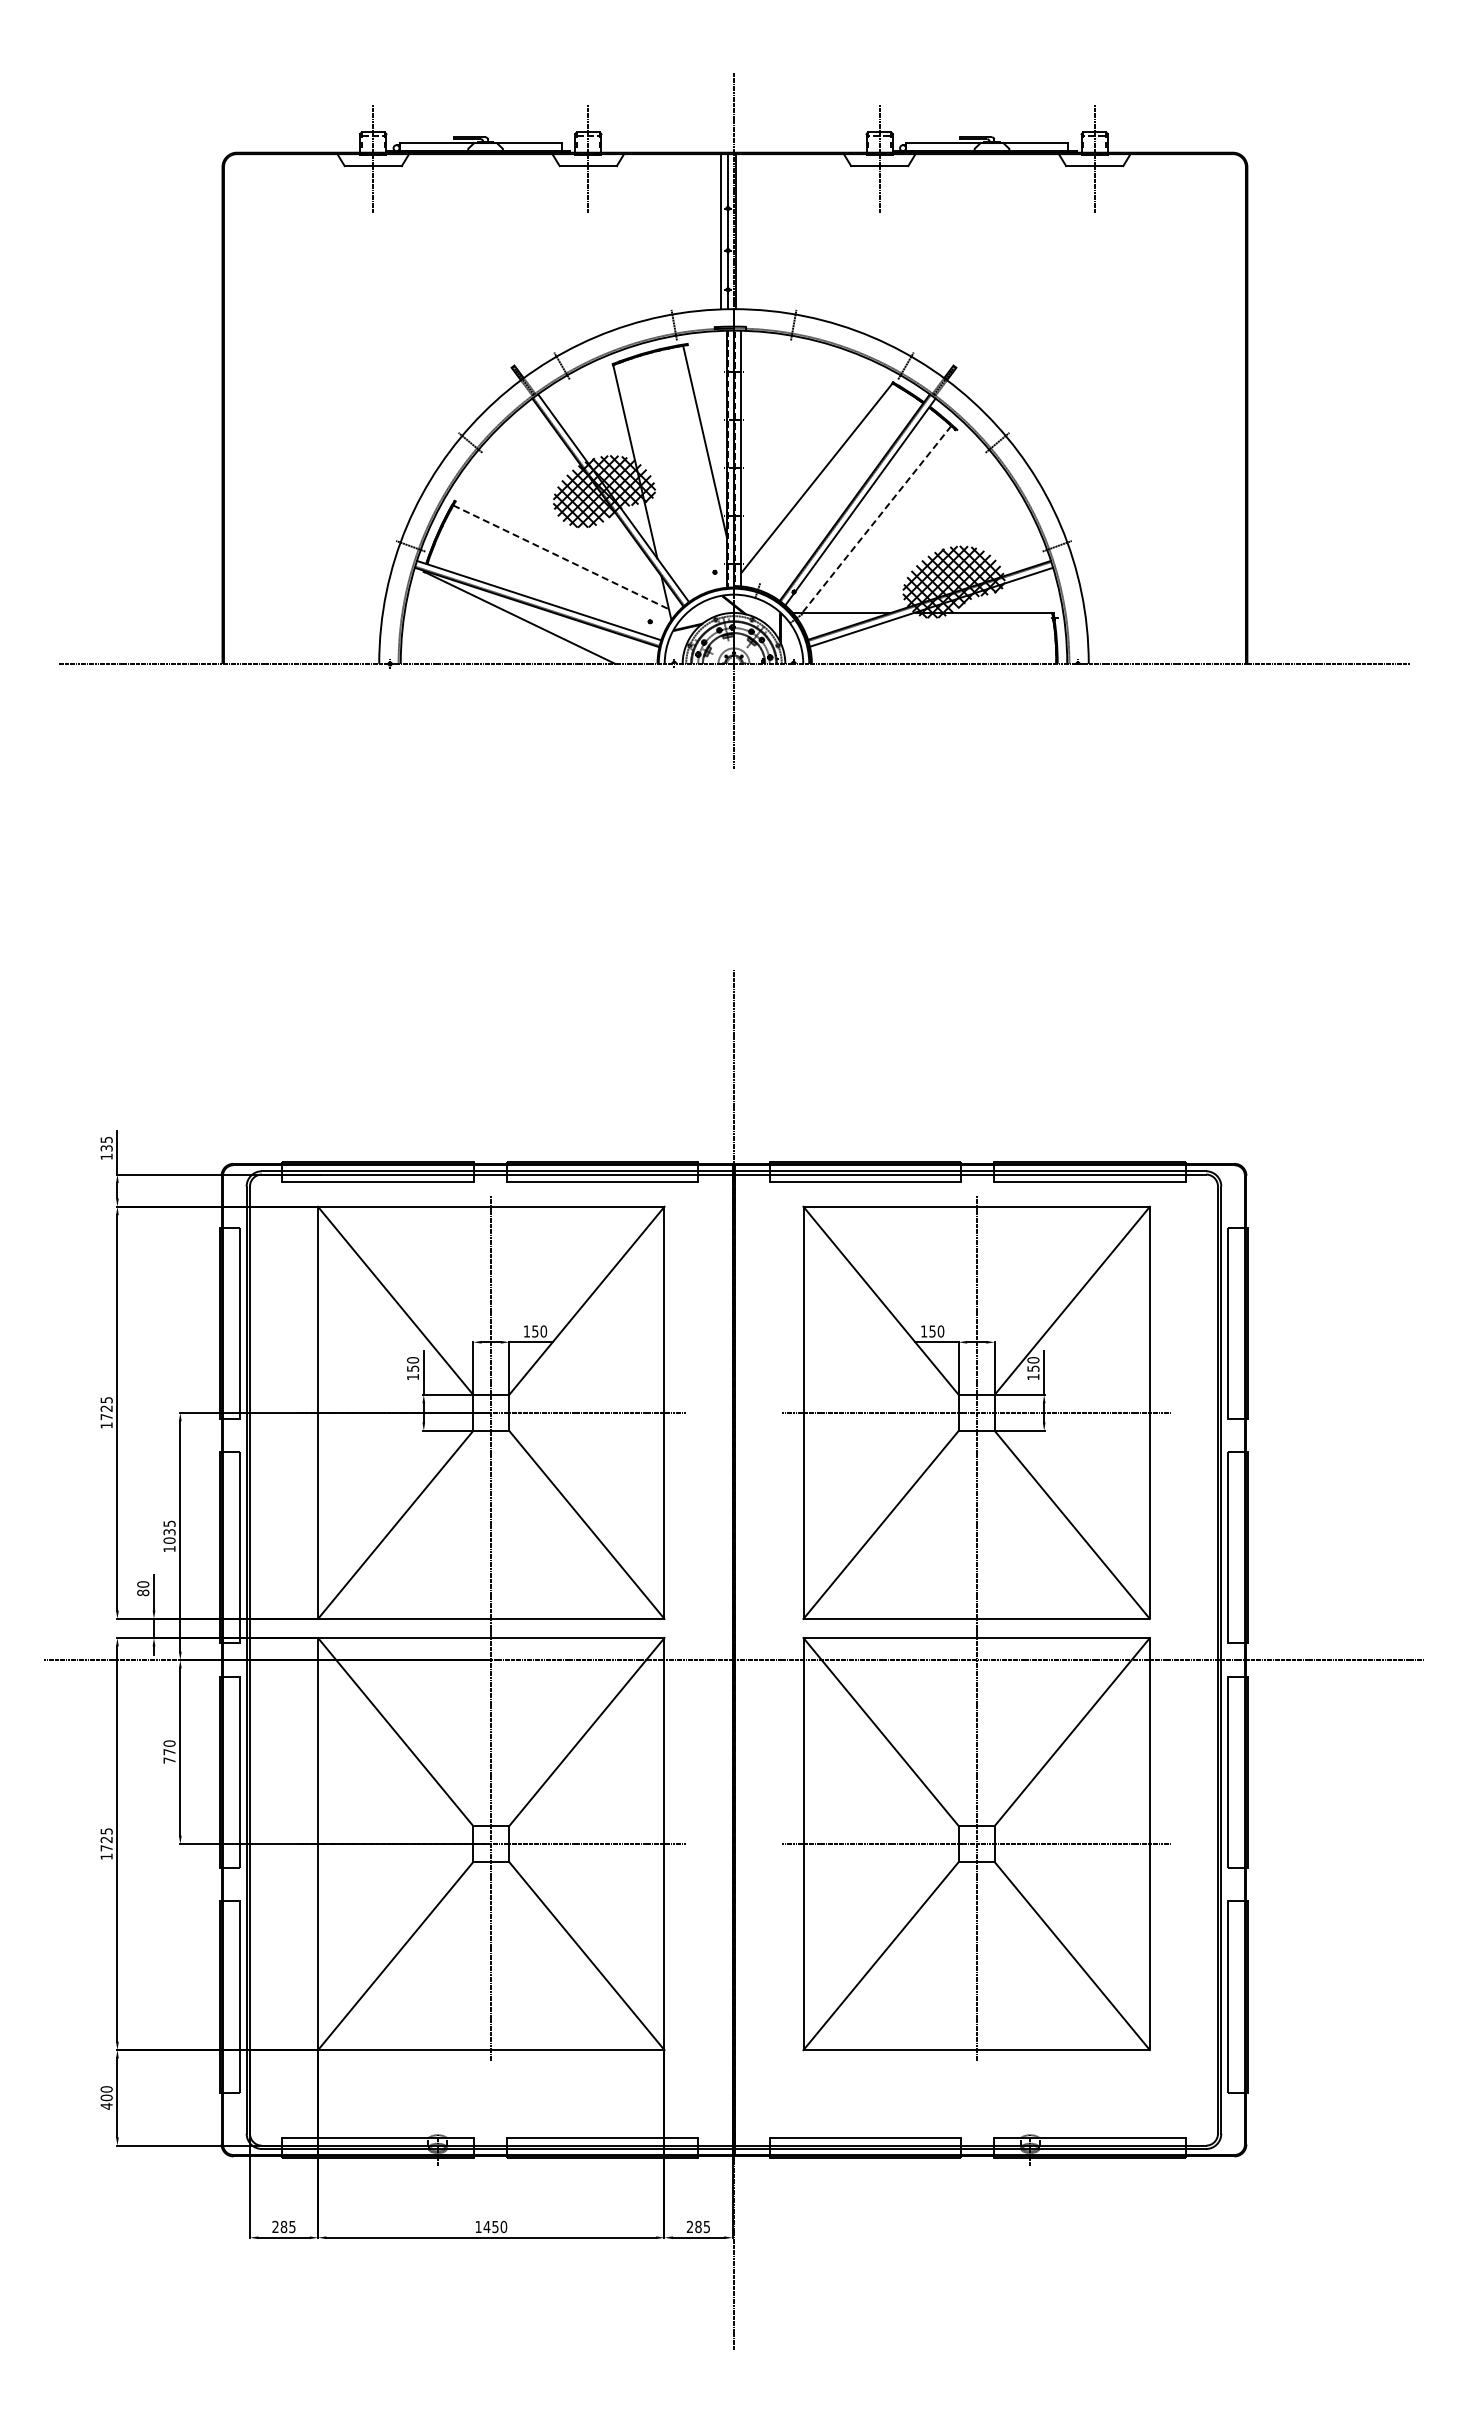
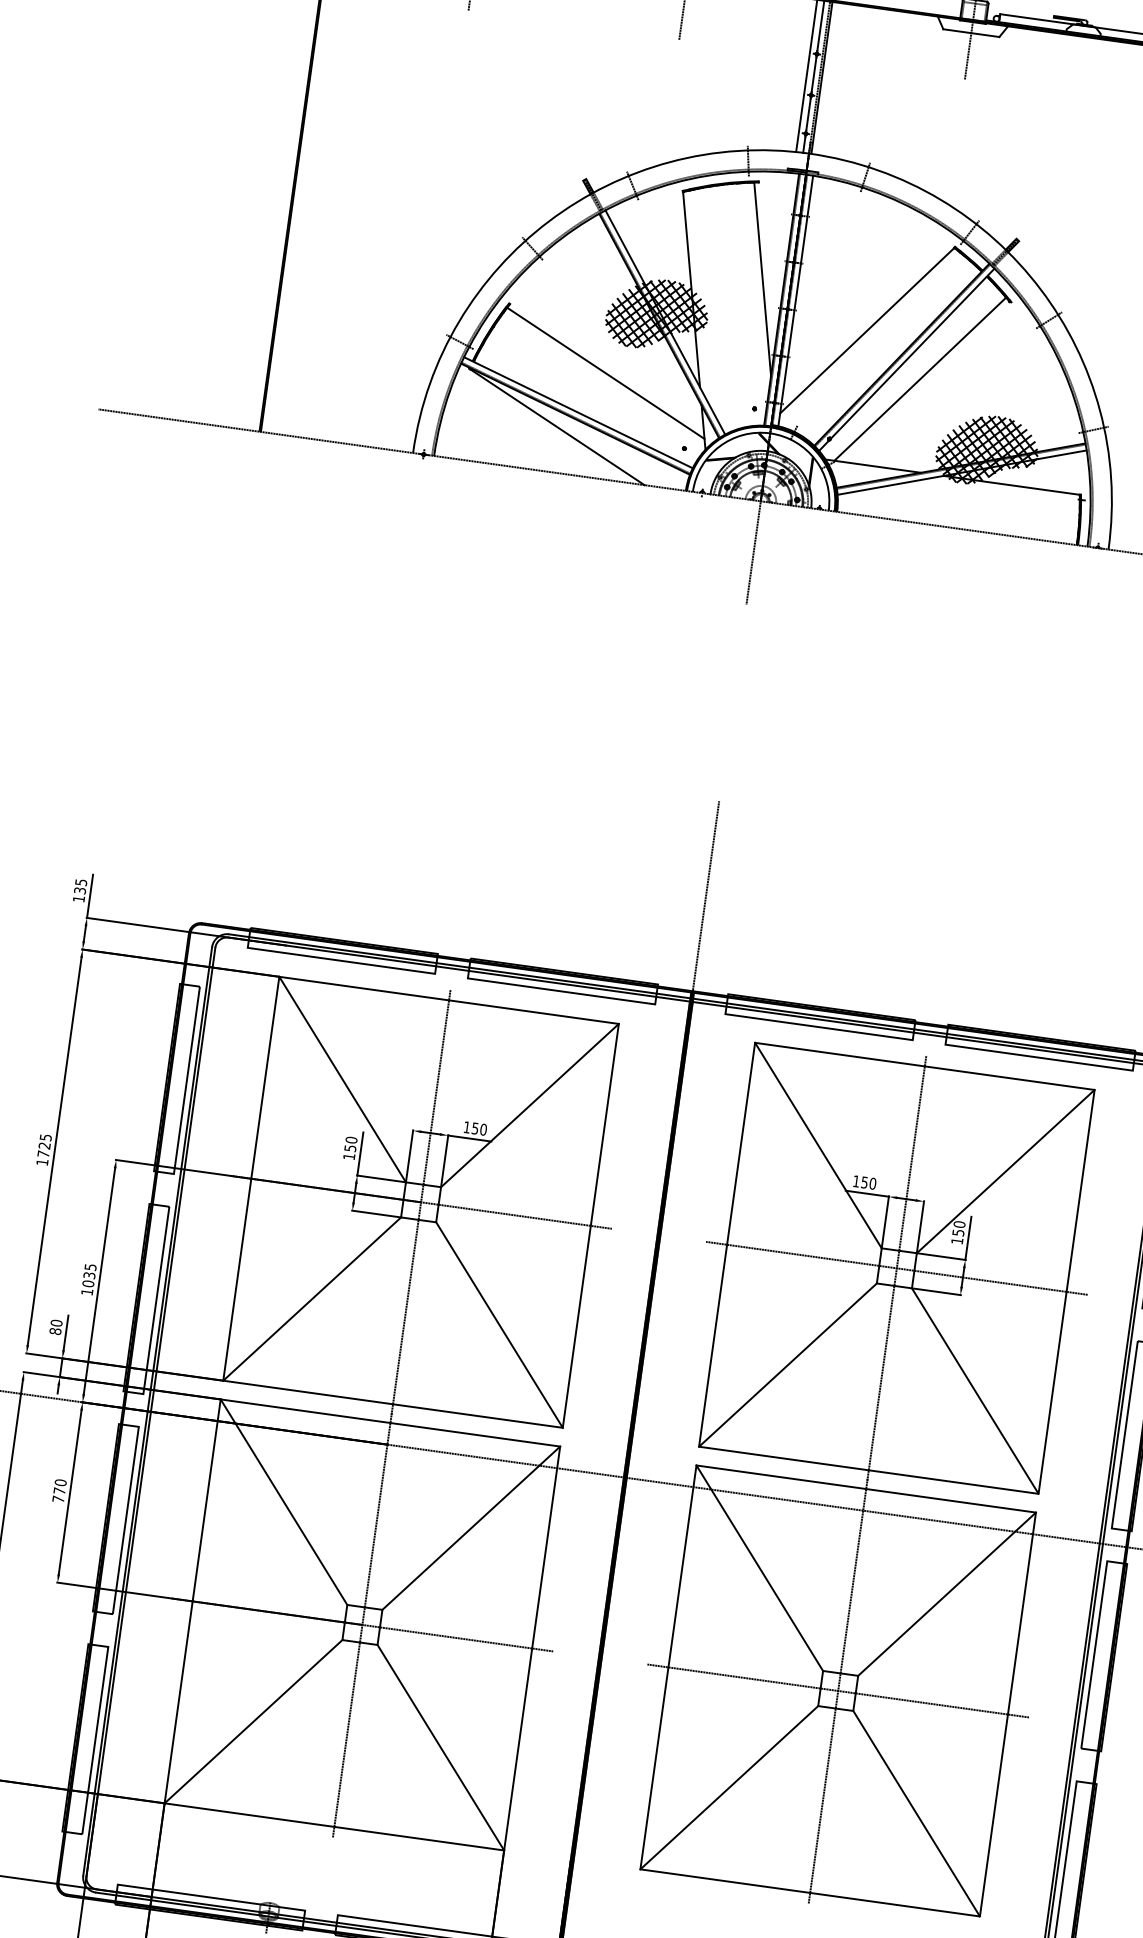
line: (876, 519) -> (920, 379), dashed -> solid
line: (561, 557) -> (606, 373), dashed -> solid

